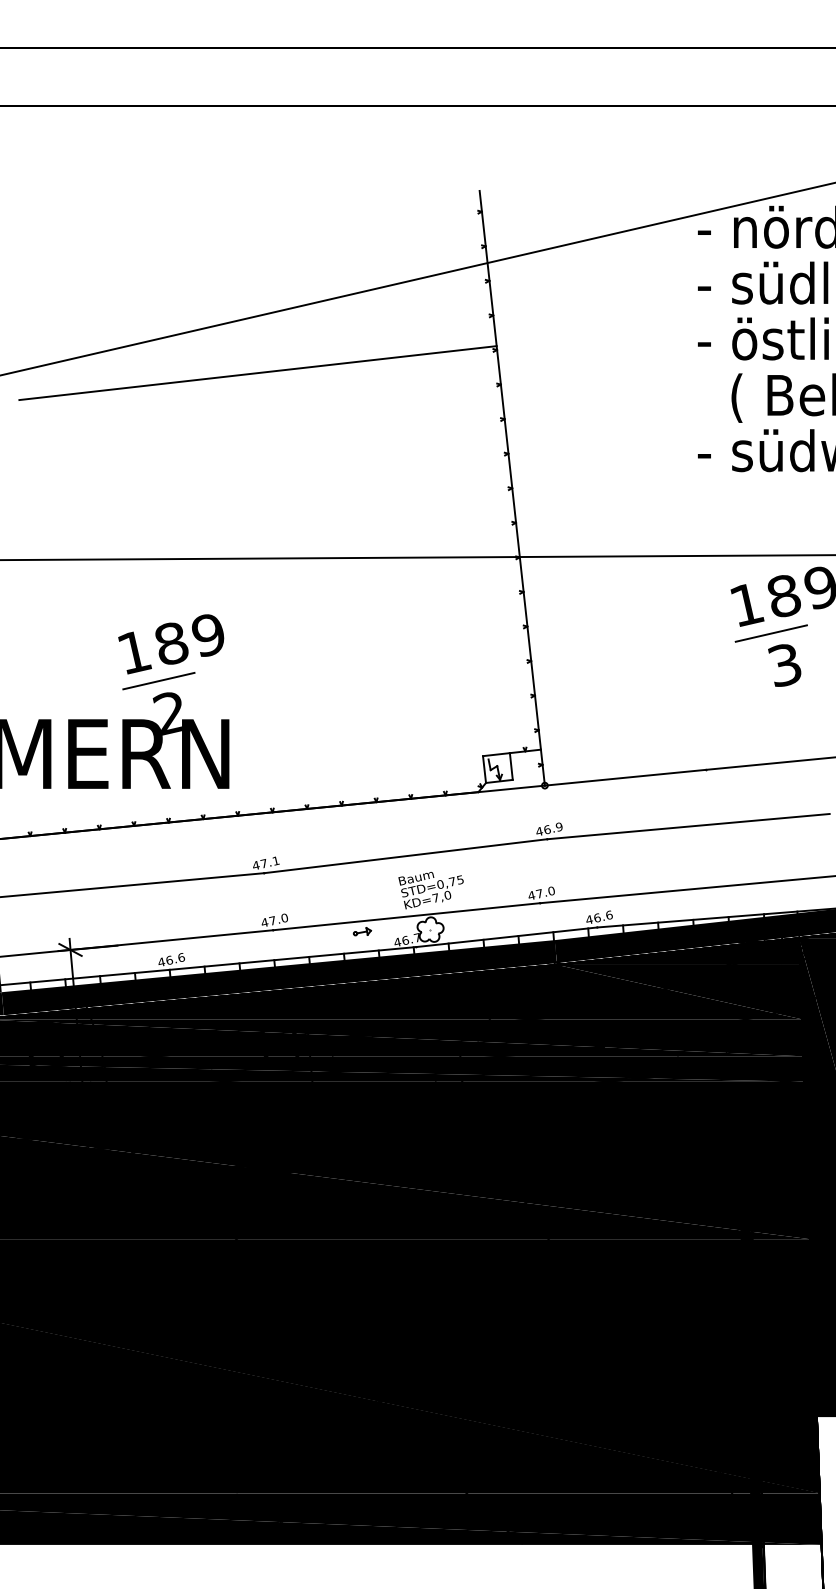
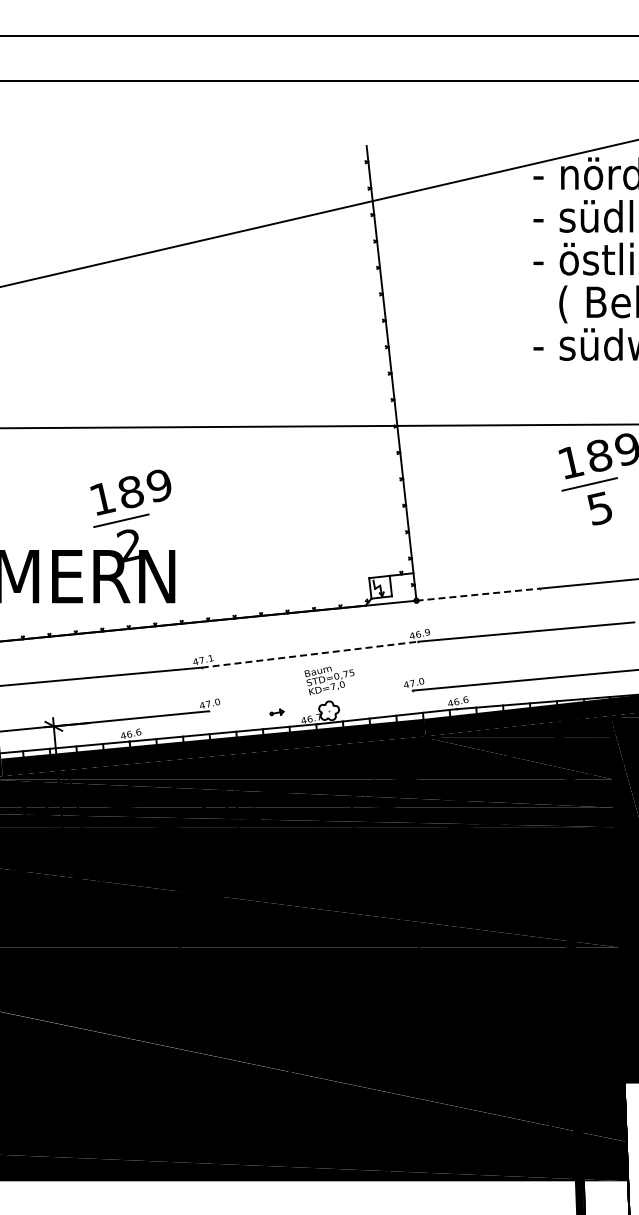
line: (257, 372) -> (196, 284), removed
text: (784, 665) -> (599, 508), 3 -> 5
line: (625, 777) -> (478, 594), solid -> dashed
line: (406, 855) -> (310, 654), solid -> dashed
line: (406, 916) -> (310, 700), removed

